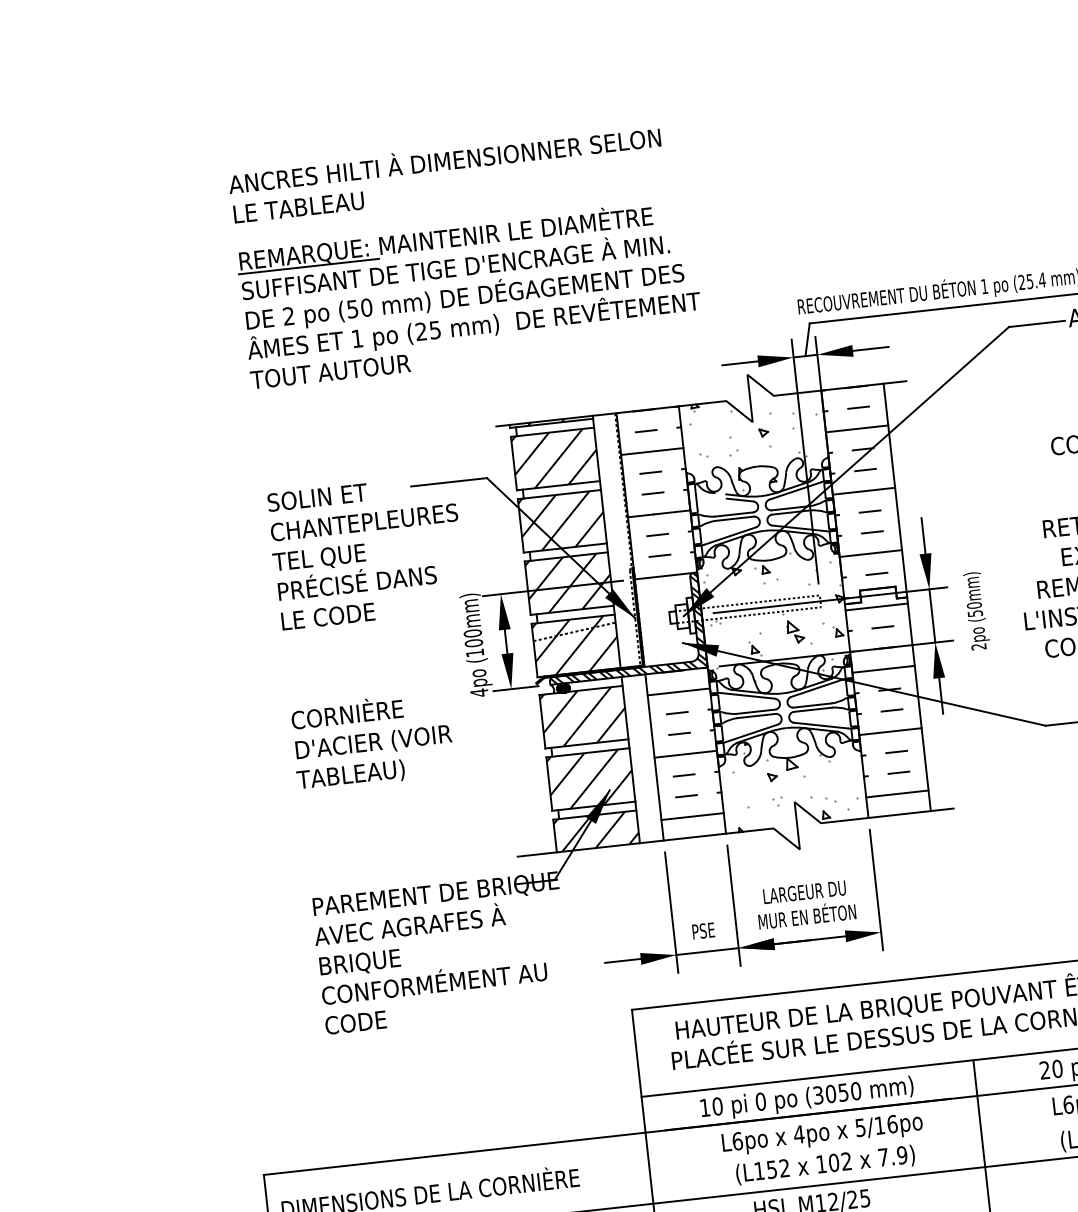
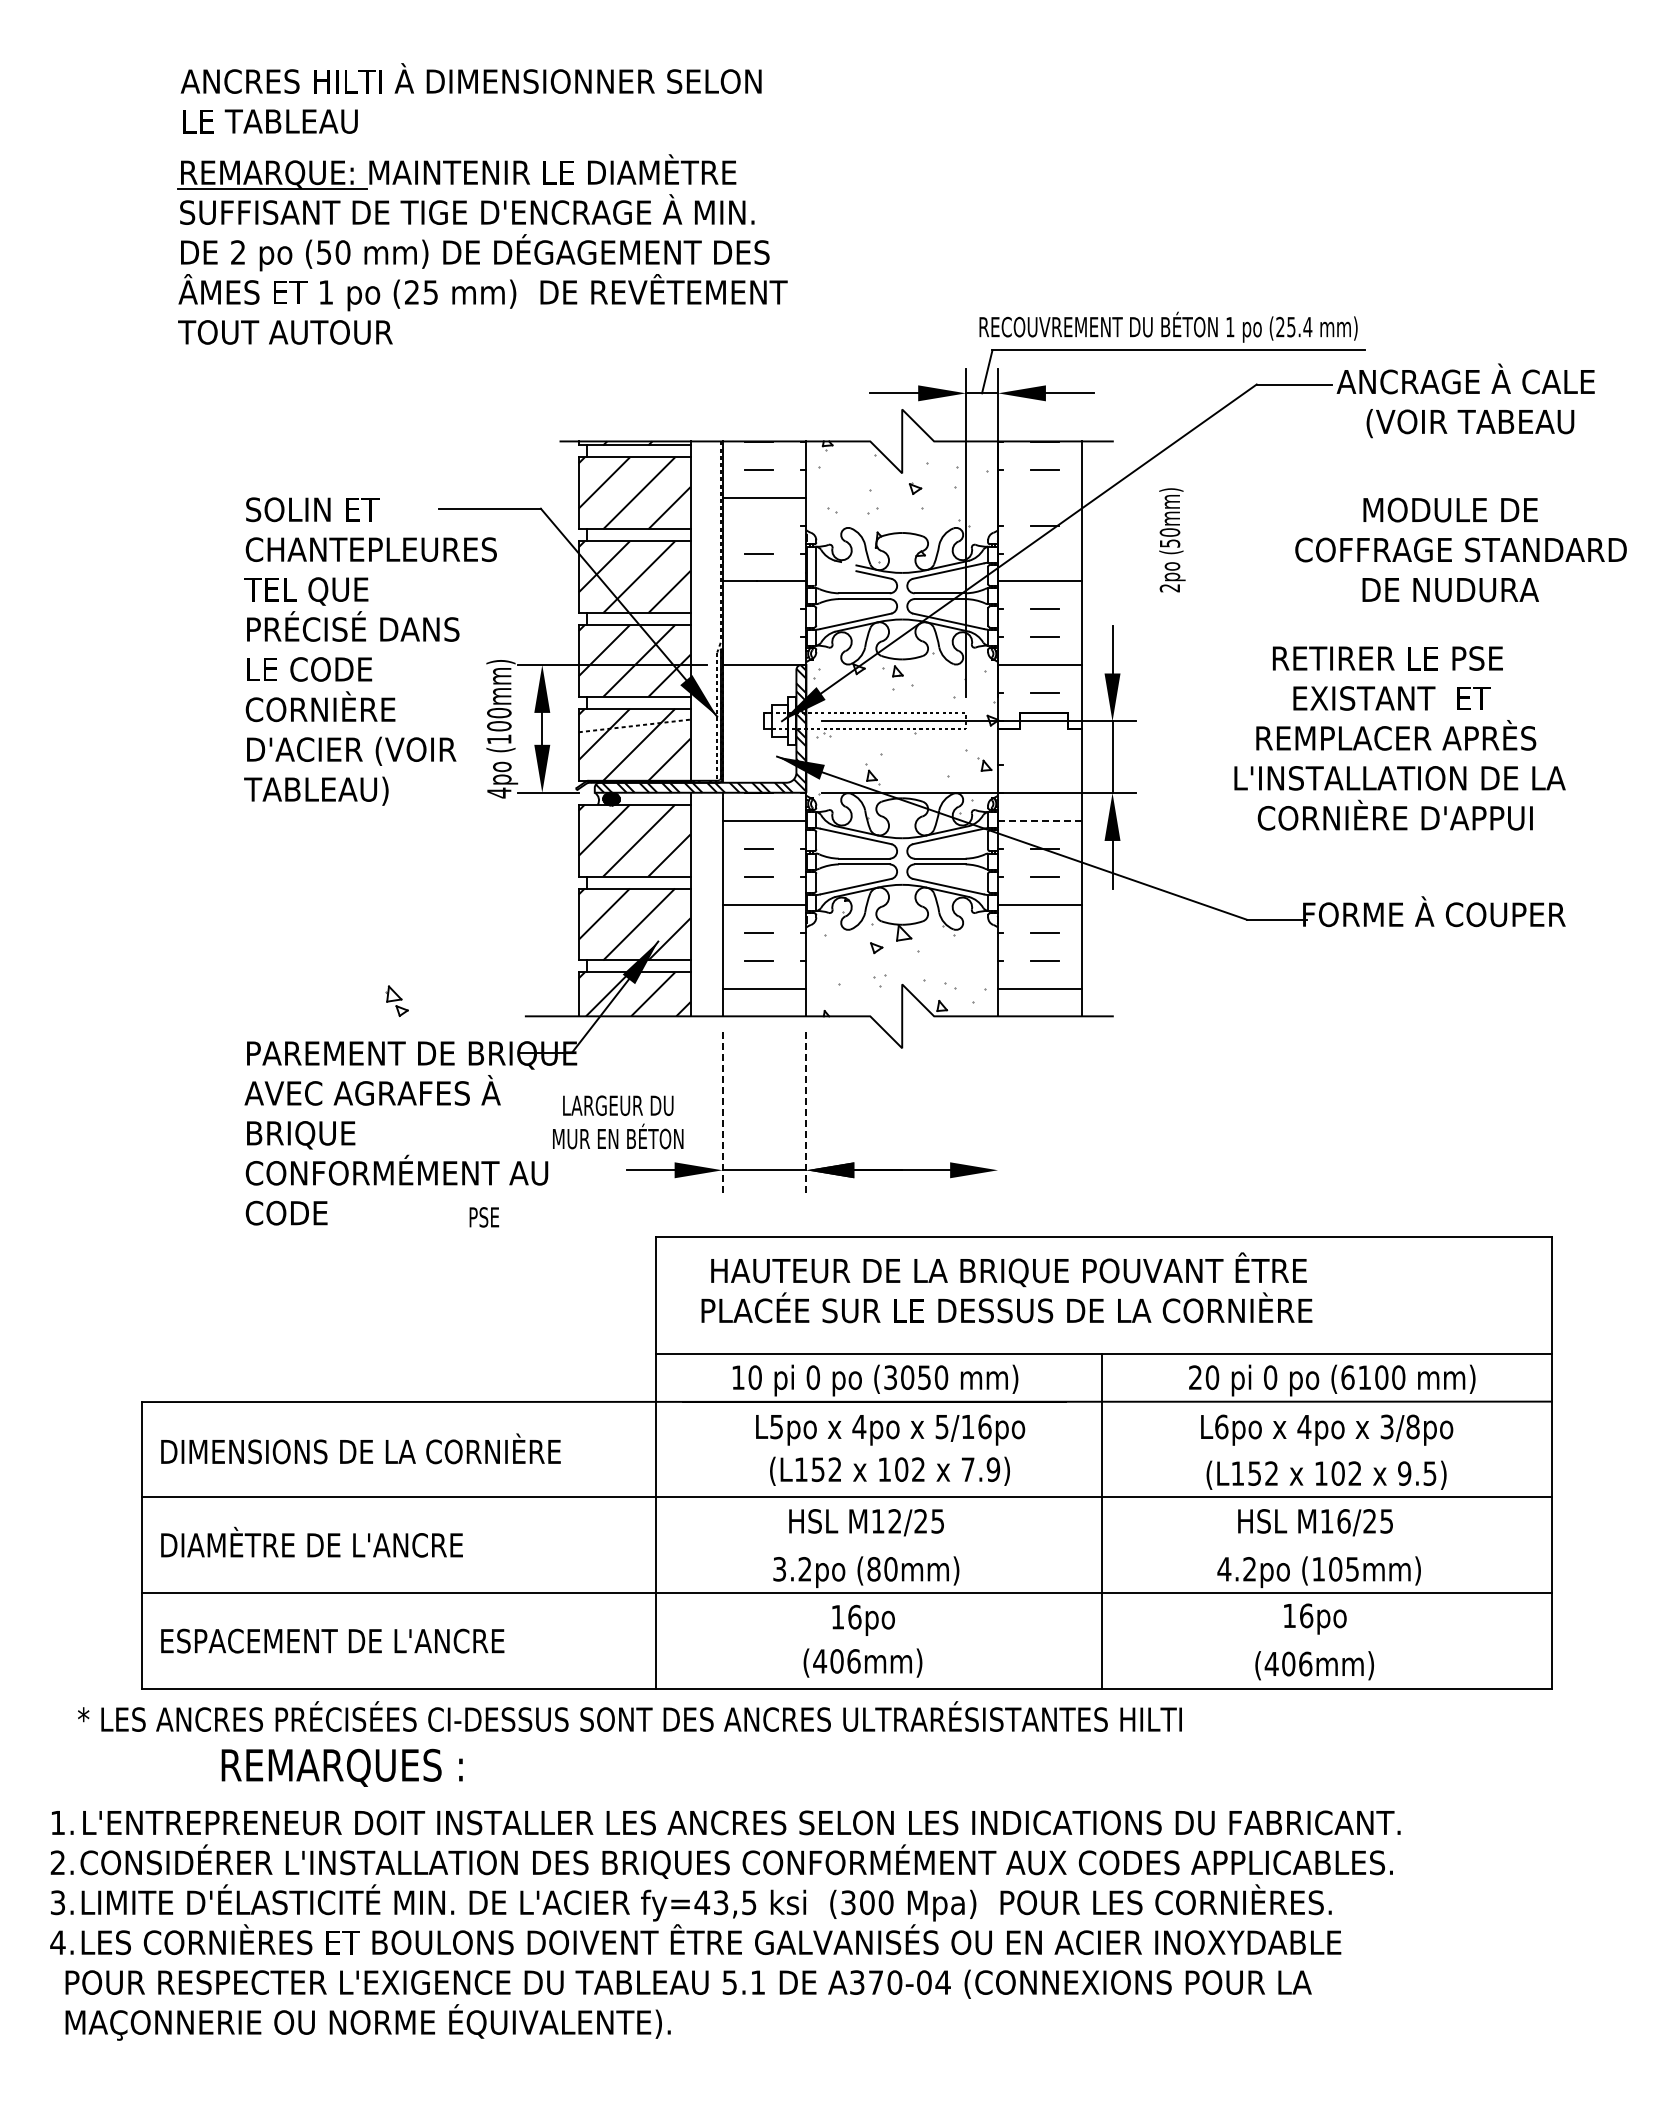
text: (445, 174) -> (470, 98), moved
part: (470, 293) -> (482, 249), moved
line: (856, 428) -> (1039, 497), removed
line: (865, 470) -> (1045, 553), removed
line: (650, 472) -> (759, 525), removed
line: (657, 535) -> (759, 609), removed
line: (660, 555) -> (759, 637), removed
line: (876, 607) -> (1039, 737), removed
text: (976, 611) -> (1172, 540), moved
line: (883, 627) -> (1045, 765), removed
part: (794, 631) -> (396, 1000), moved
line: (883, 669) -> (1039, 821), solid -> dashed
text: (372, 741) -> (350, 748), moved
line: (876, 890) -> (998, 1113), removed
text: (806, 904) -> (618, 1122), moved
line: (734, 905) -> (806, 1113), solid -> dashed
line: (671, 912) -> (722, 1113), solid -> dashed
text: (703, 931) -> (484, 1217), moved
text: (737, 1141) -> (776, 1426), L6po -> L5po

